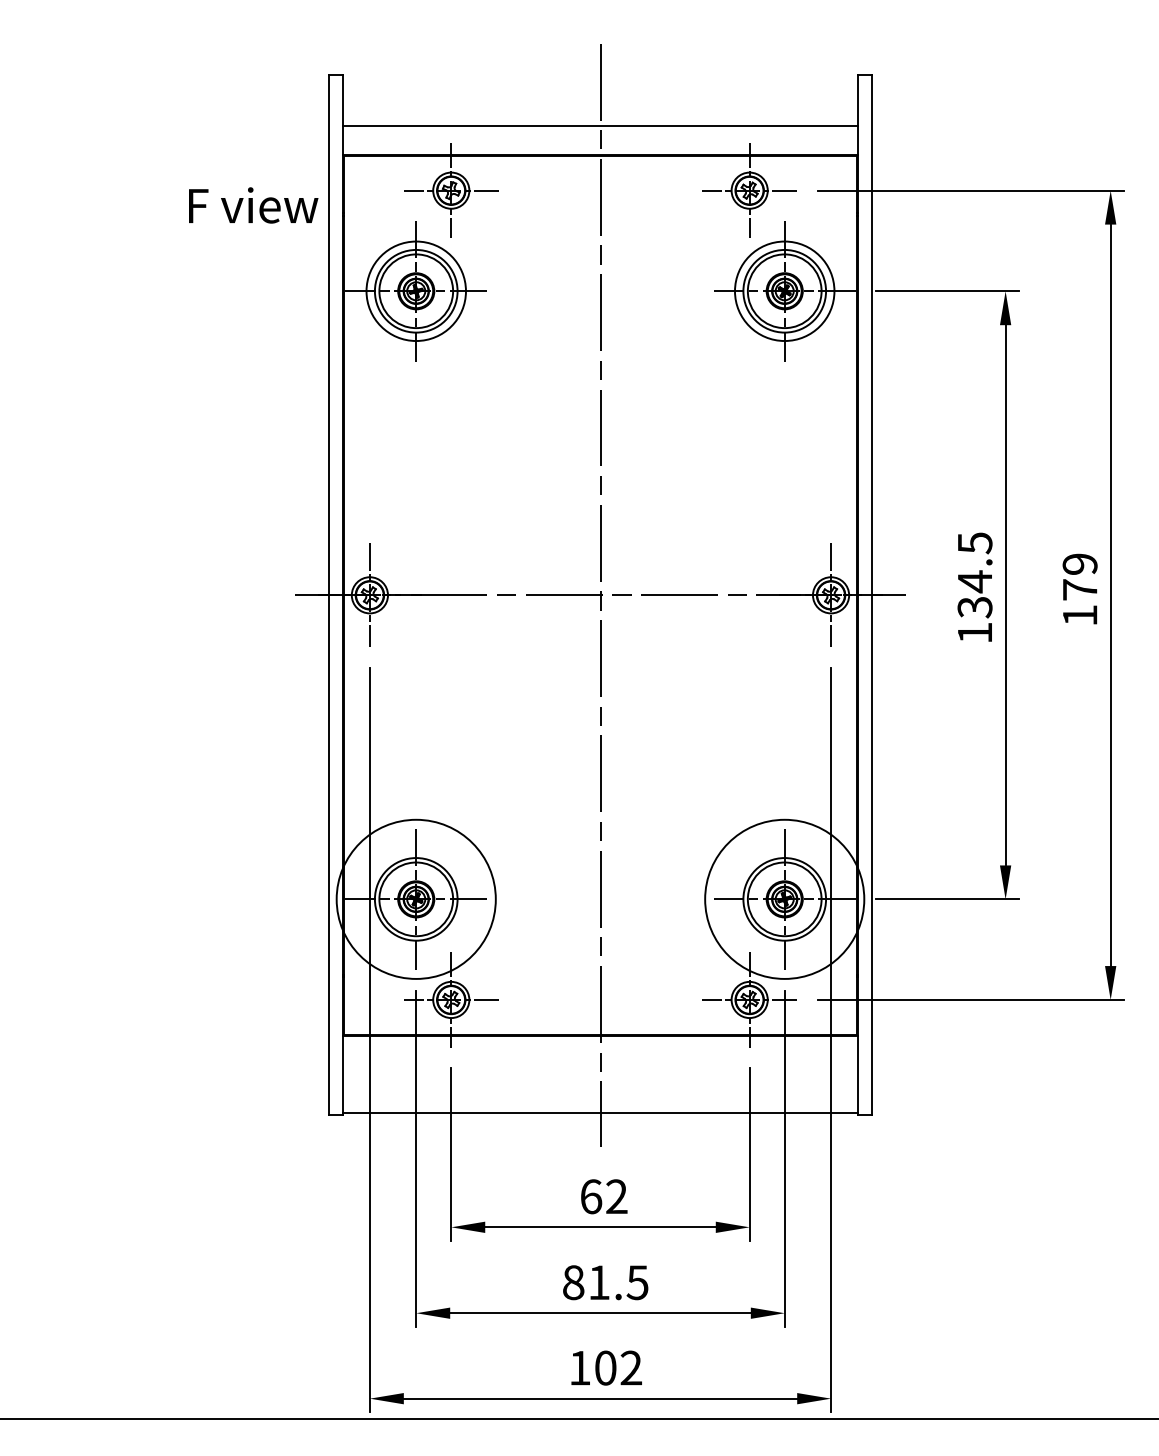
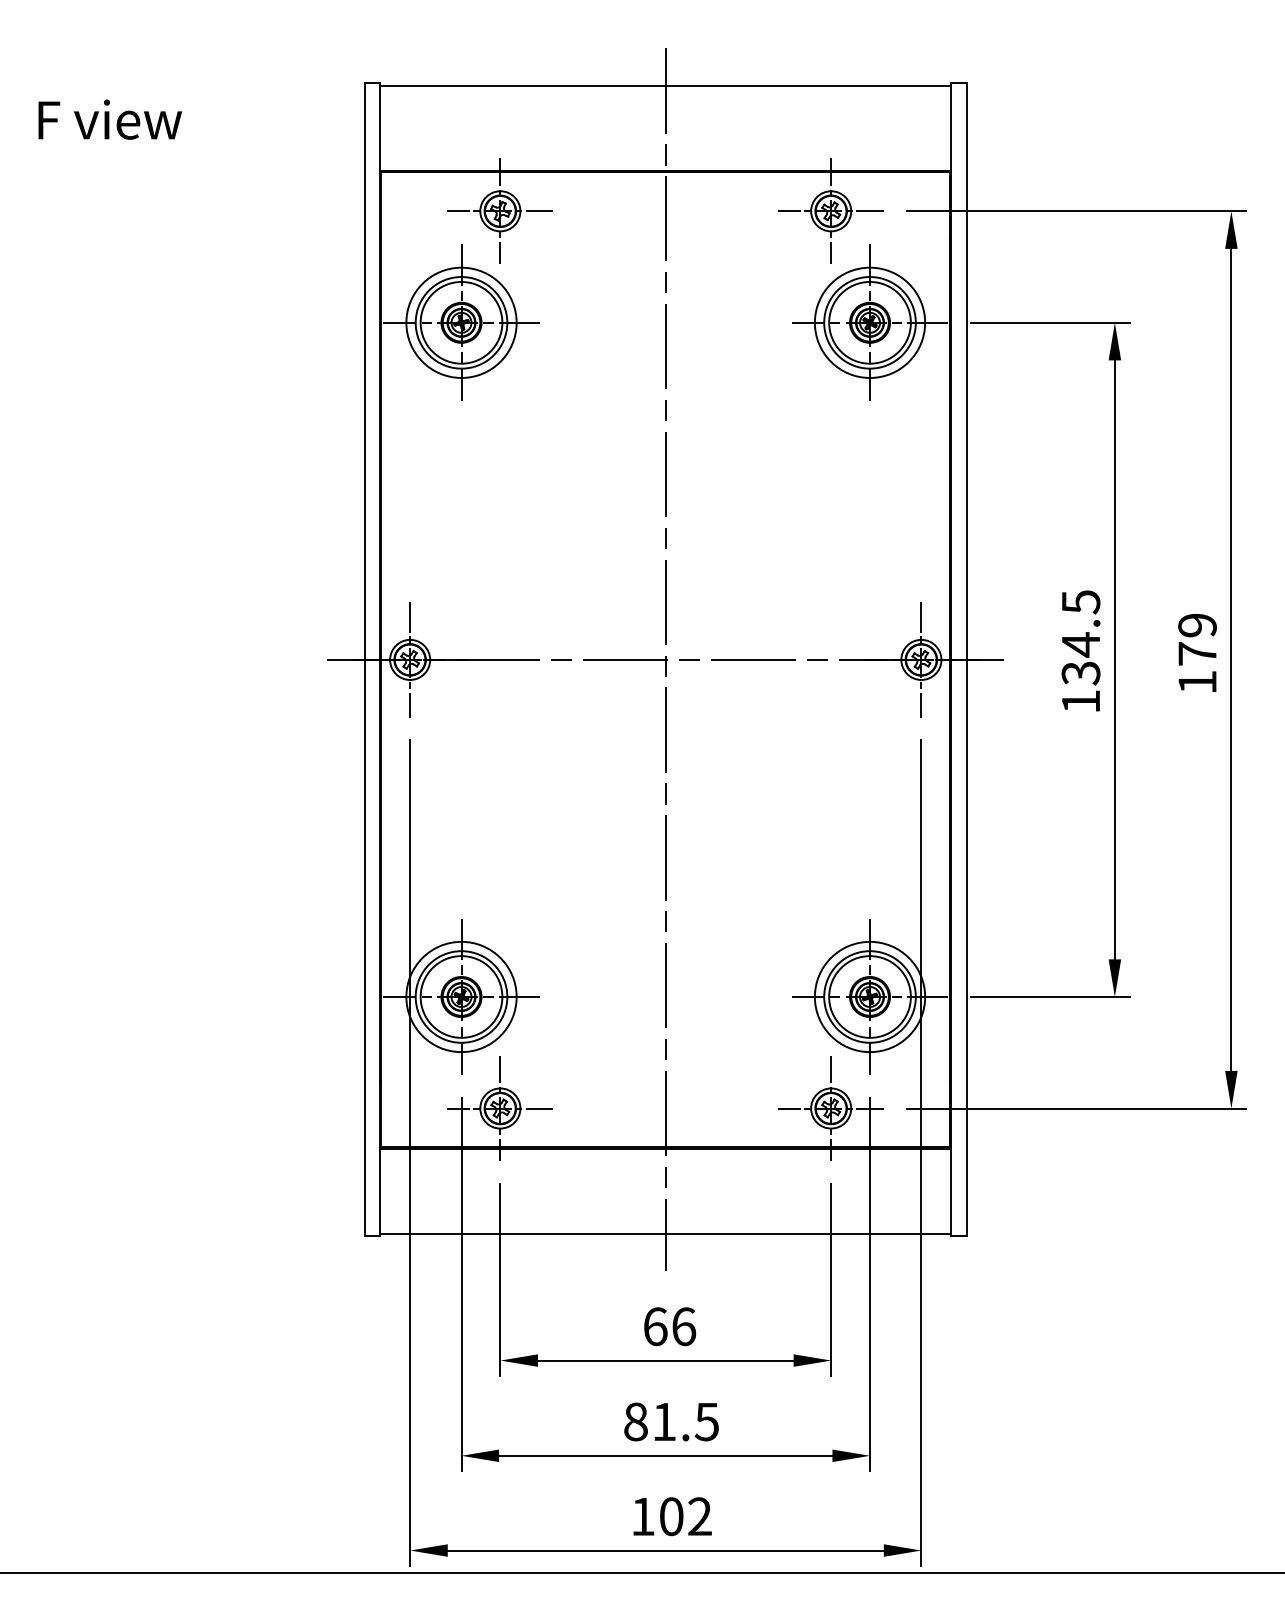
line: (600, 126) -> (665, 86), moved
text: (252, 205) -> (109, 119), moved
circle: (416, 898) -> (461, 996), size x0.62
circle: (784, 898) -> (869, 996), size x0.62
text: (617, 1196) -> (684, 1326), 62 -> 66

